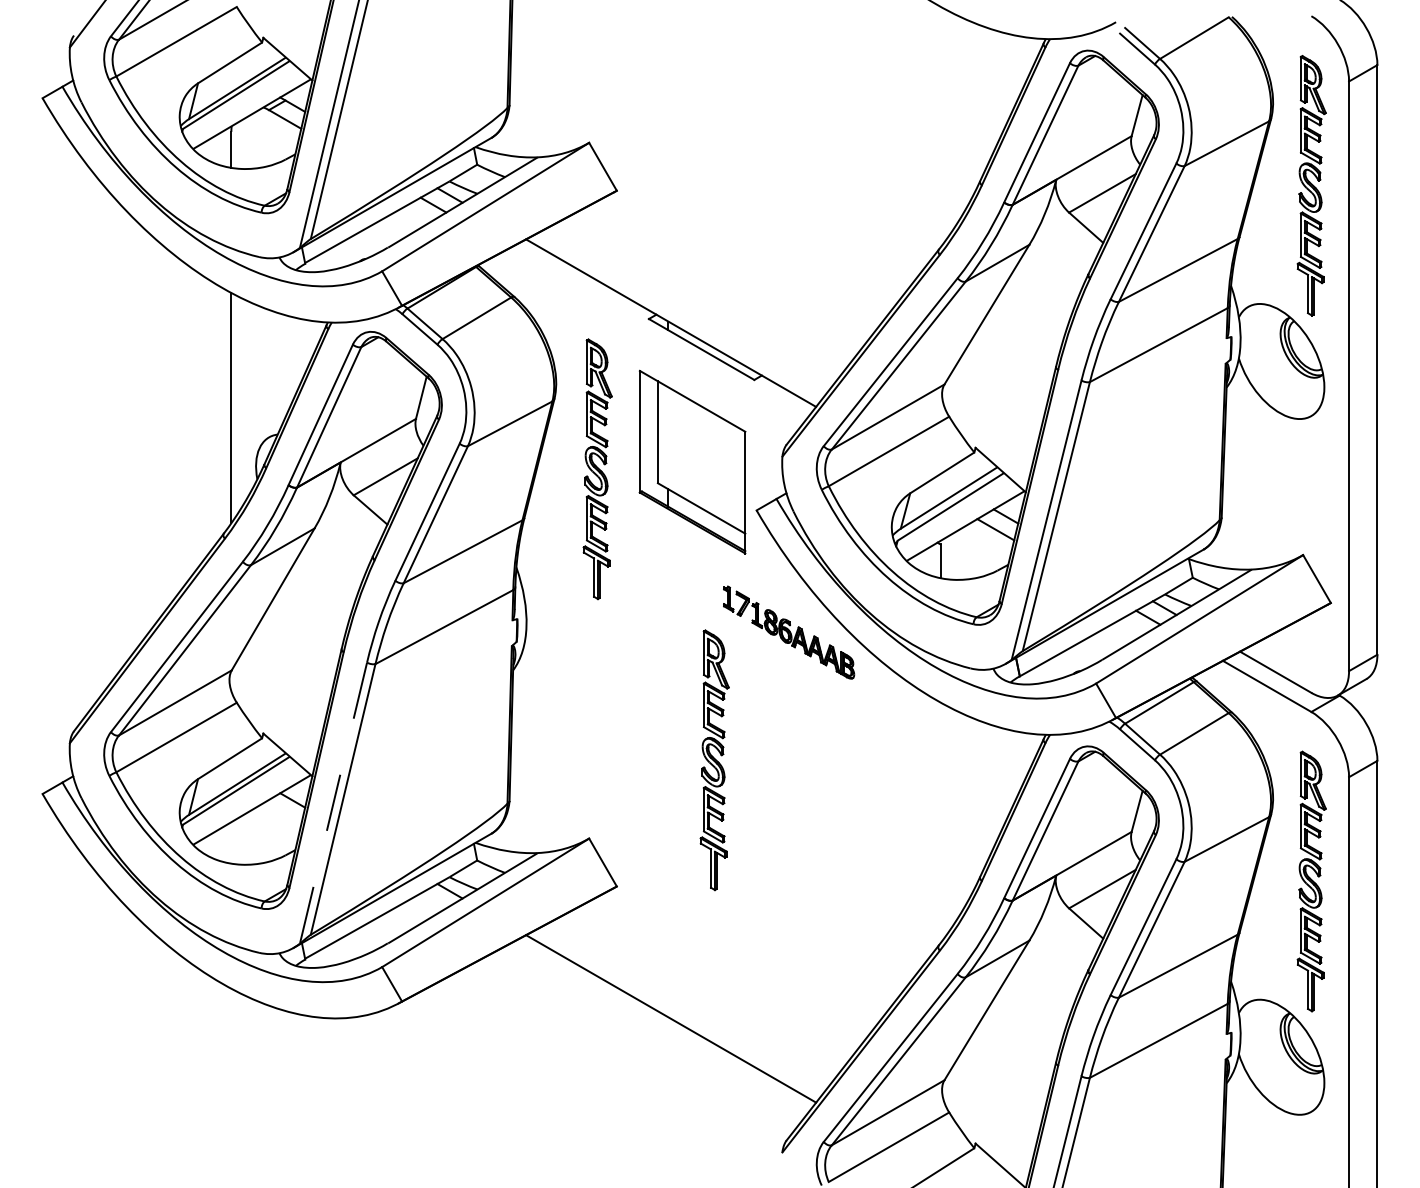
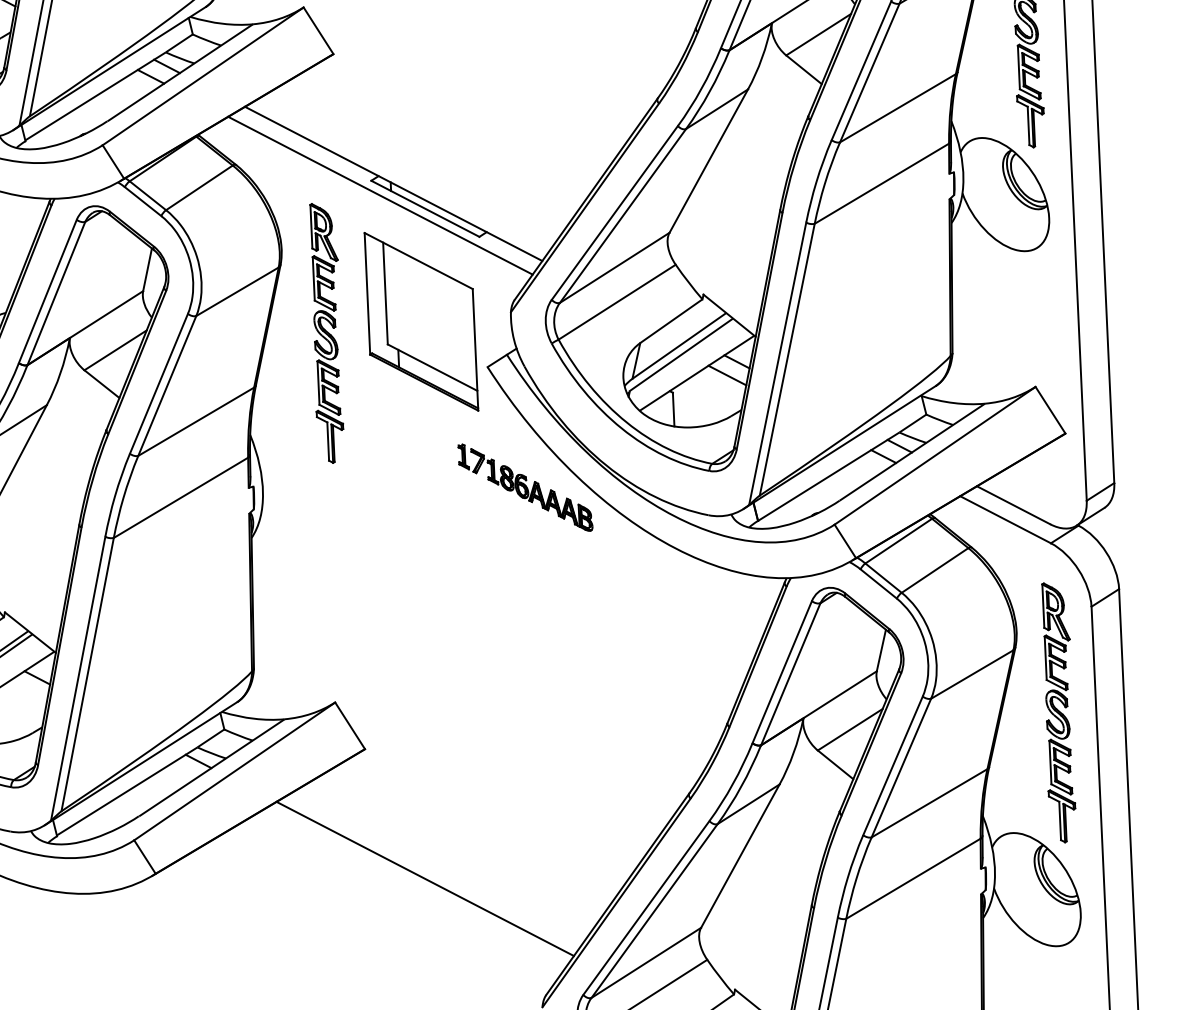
line: (656, 334) -> (379, 195), added
part: (714, 760) -> (456, 618), removed
line: (333, 803) -> (78, 679), dashed -> solid

